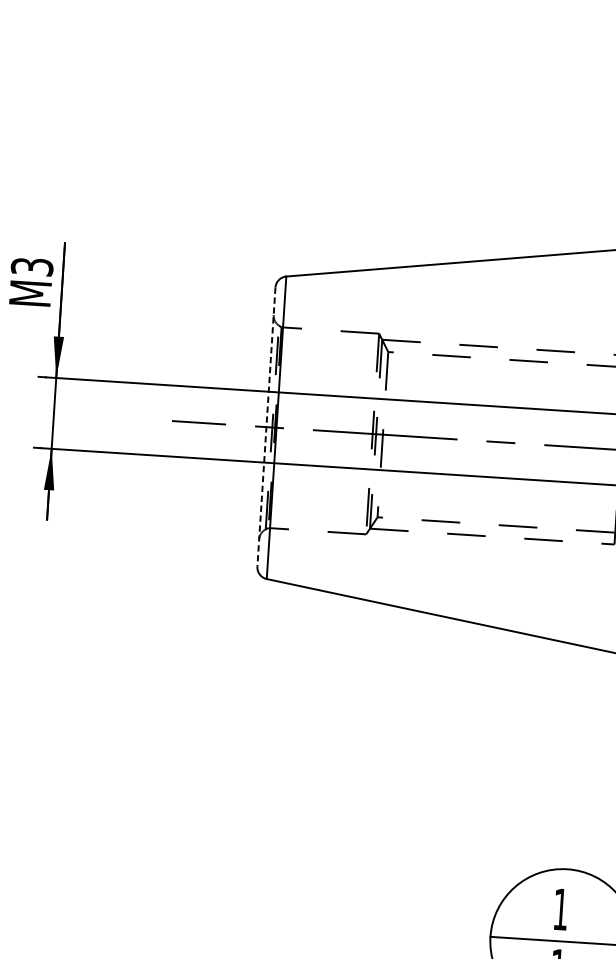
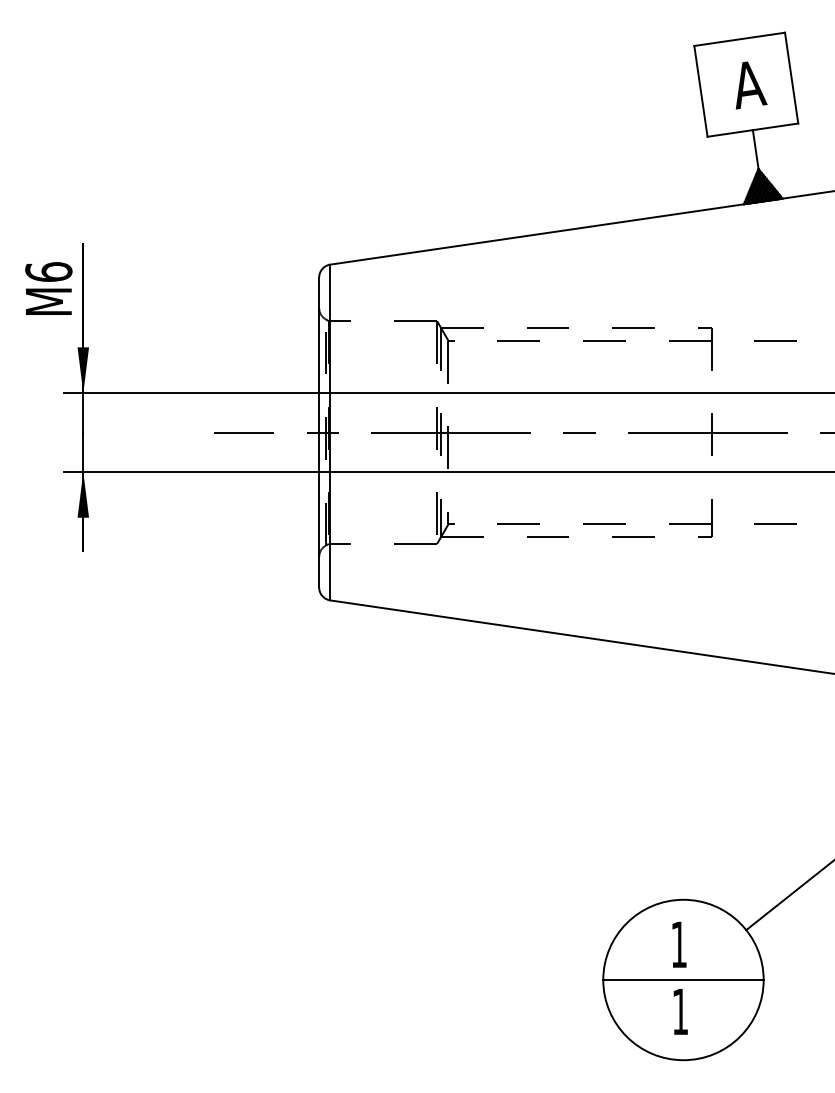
text: (32, 266) -> (48, 271), M3 -> M6
line: (266, 427) -> (319, 432), dashed -> solid

